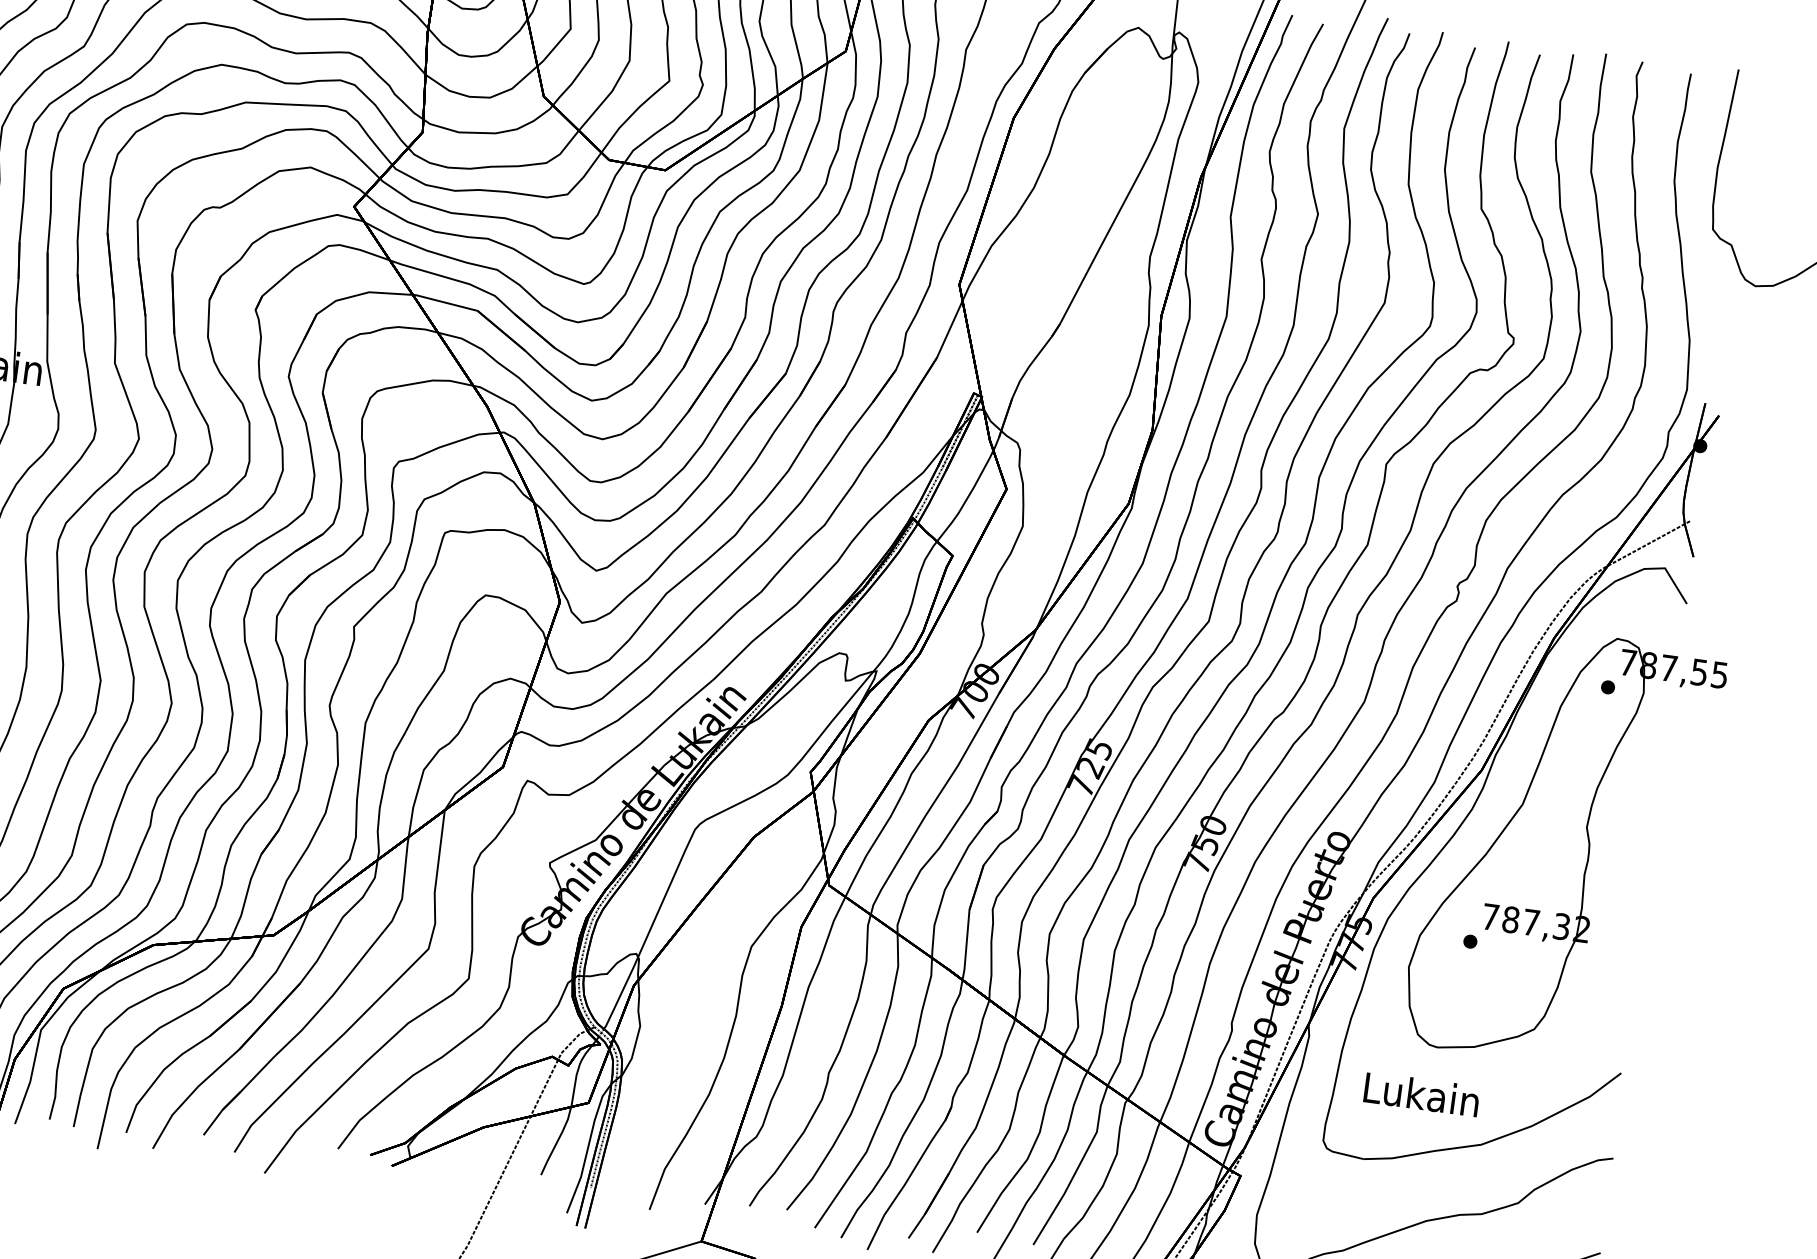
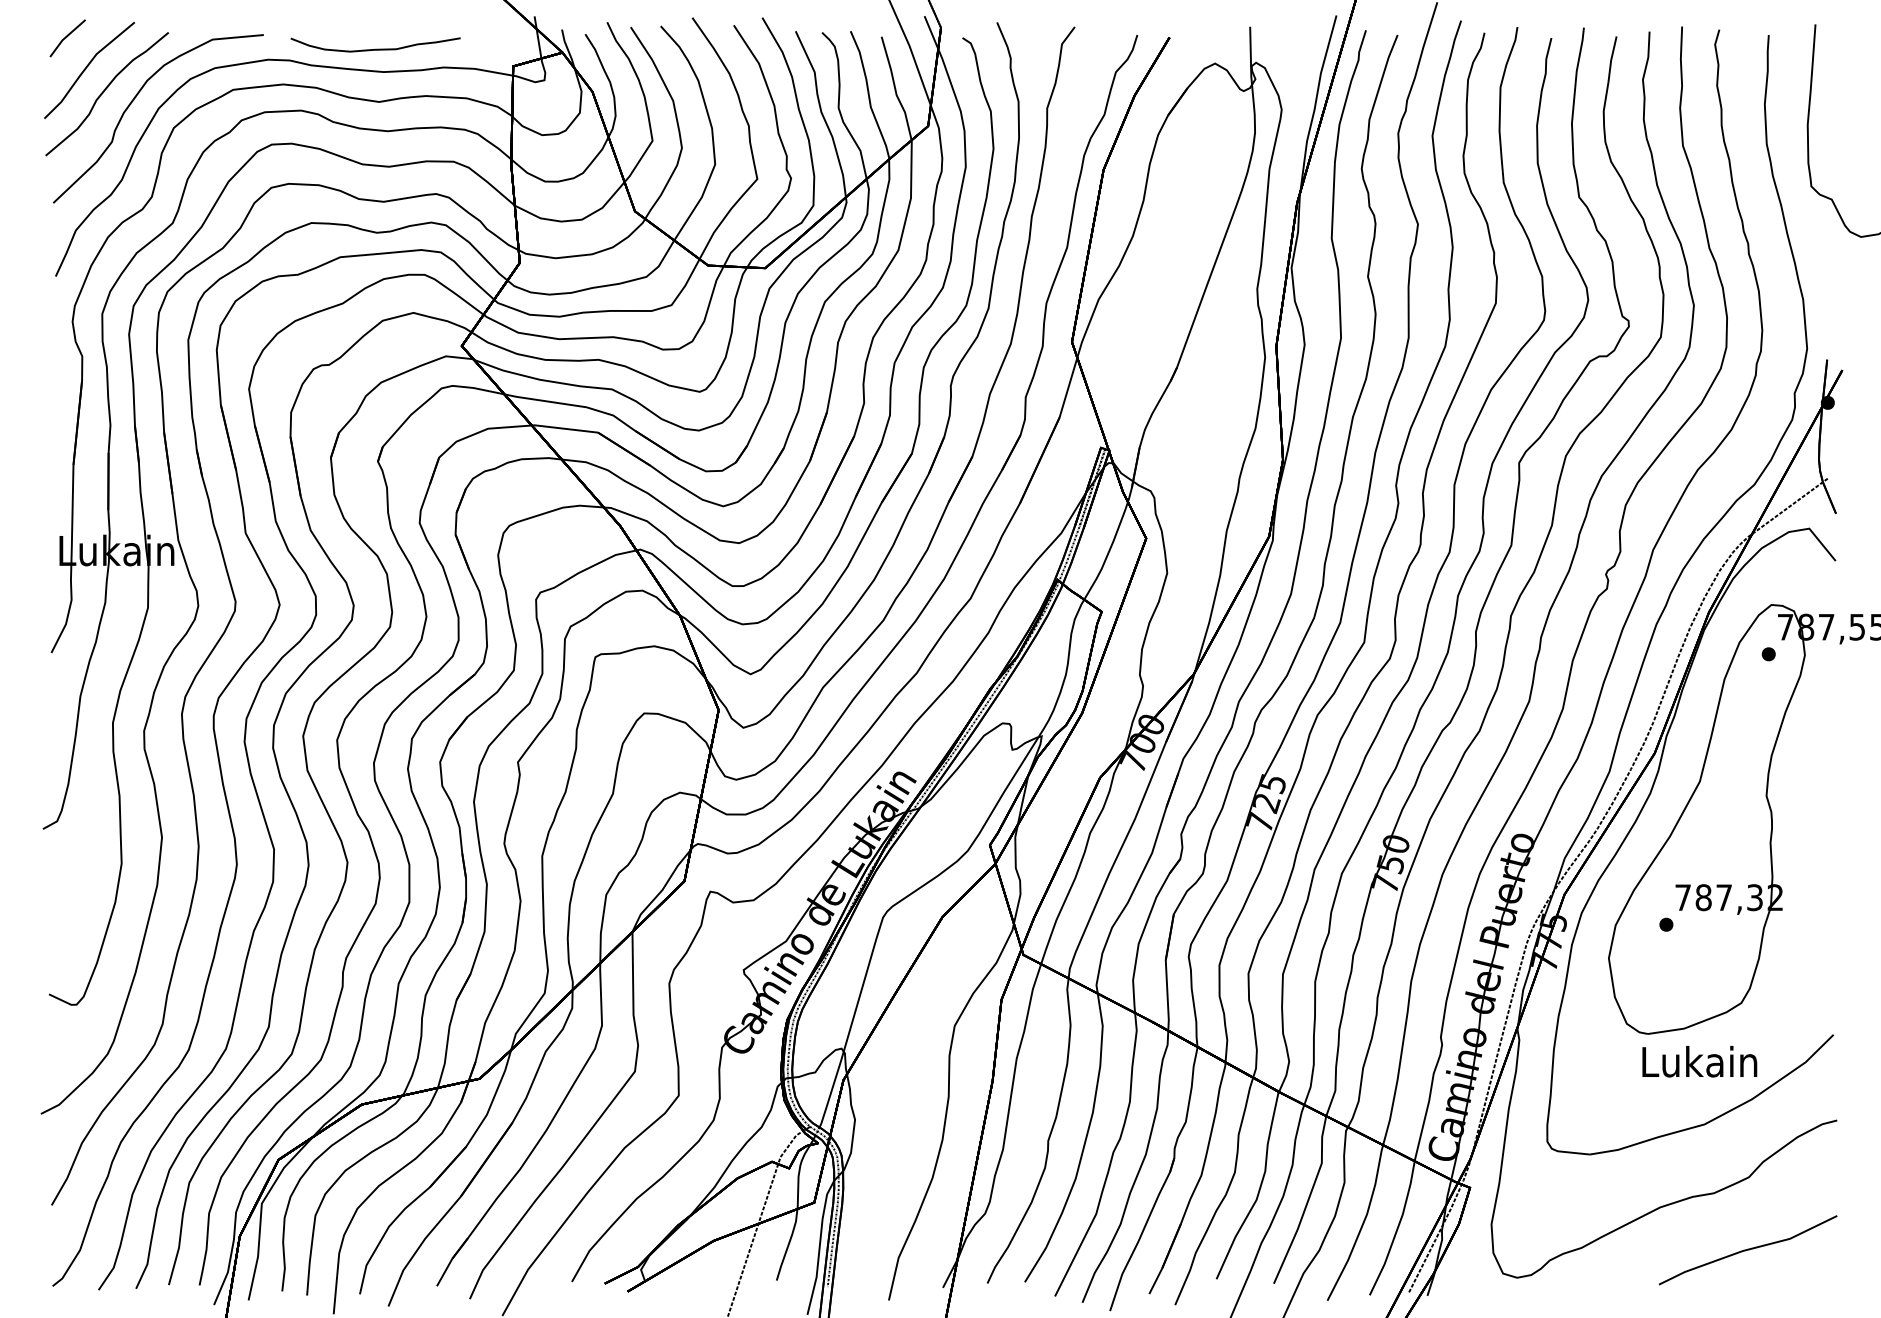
text: (1421, 1094) -> (1699, 1061), moved

